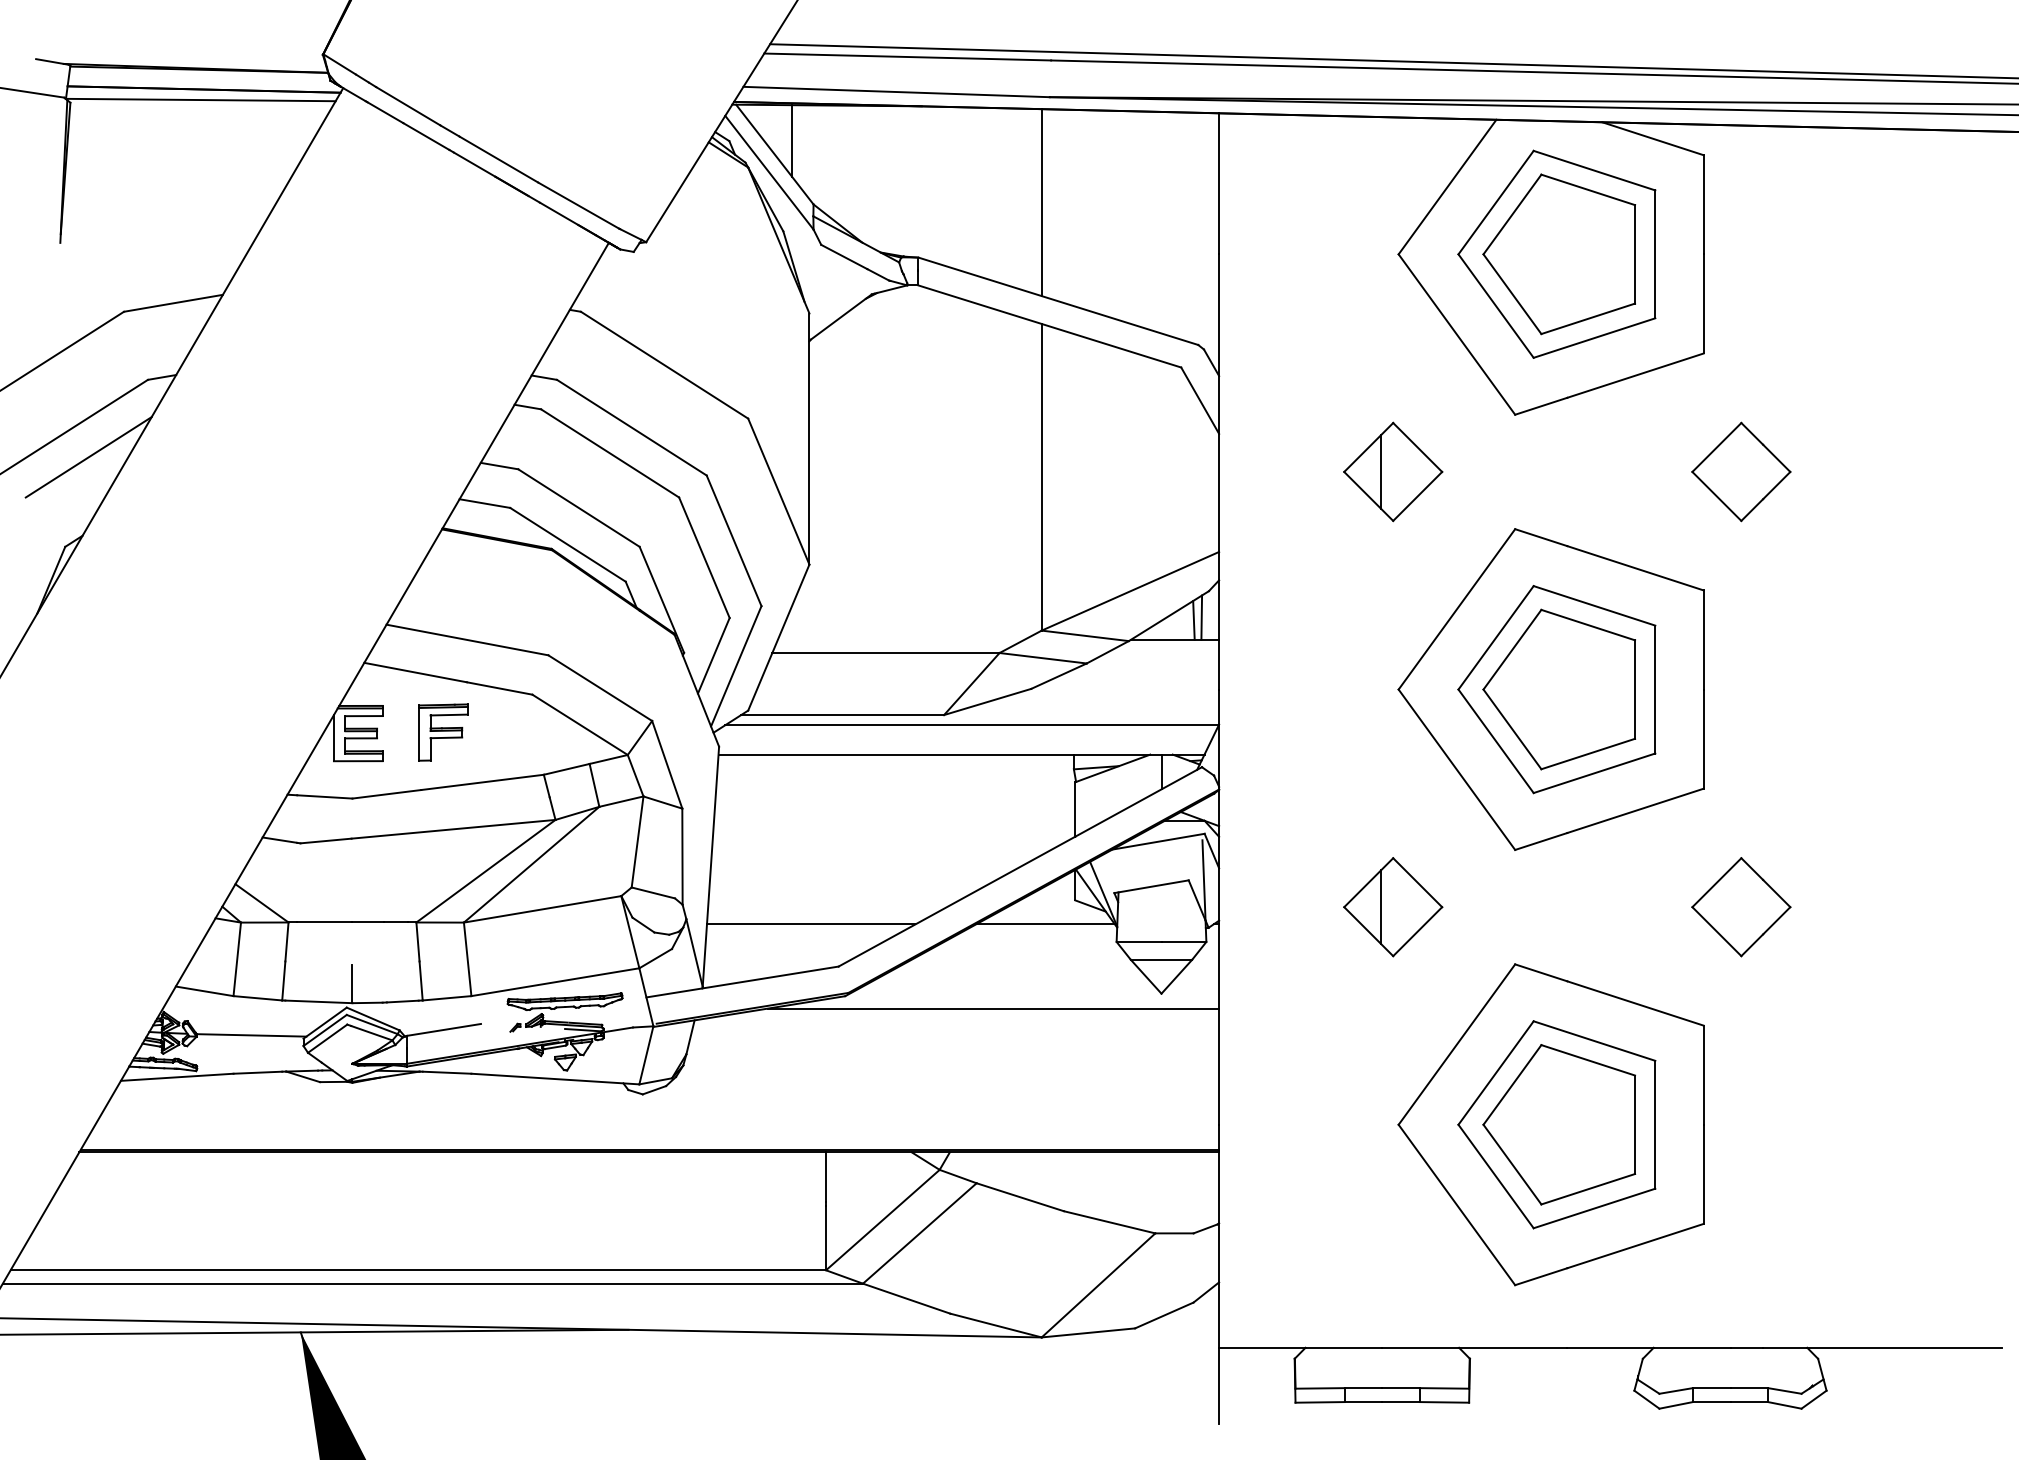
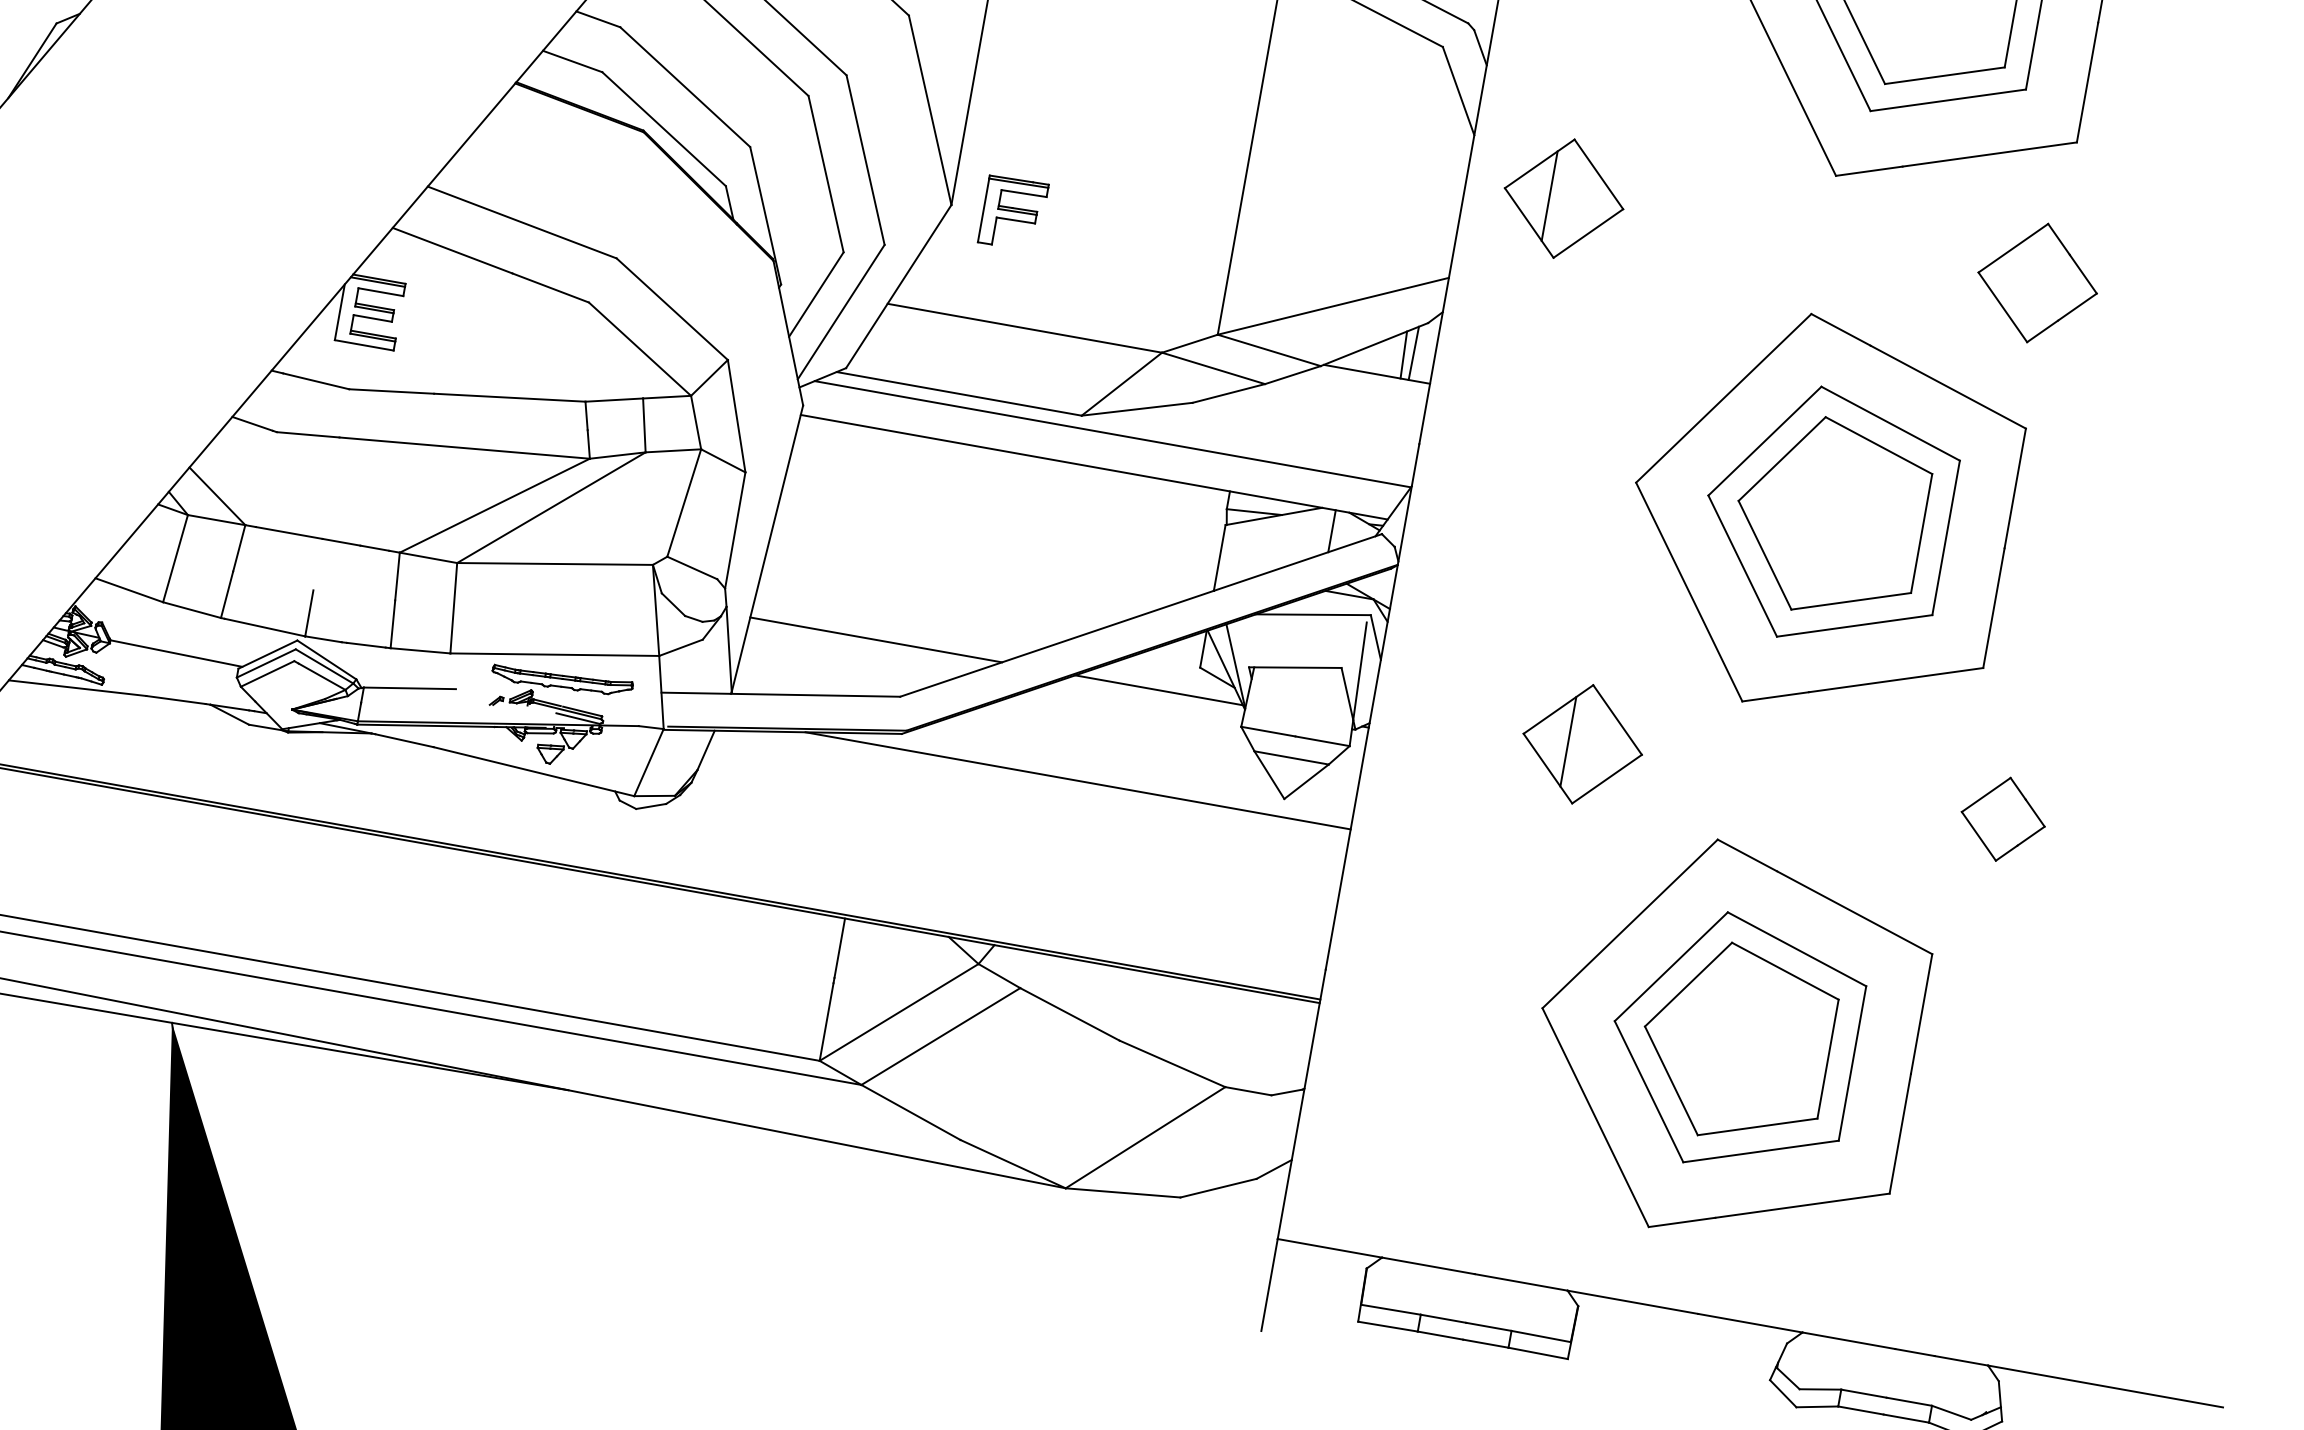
part: (1393, 471) -> (1564, 198), moved
part: (1741, 471) -> (2037, 282), moved
part: (443, 732) -> (1013, 213), moved
part: (1741, 907) -> (2003, 819), size x0.7

